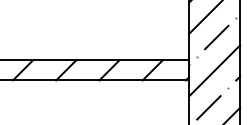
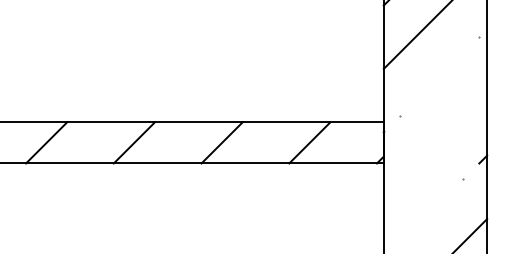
line: (216, 37) -> (439, 76), removed
line: (214, 70) -> (435, 143), removed
line: (208, 107) -> (422, 218), removed

